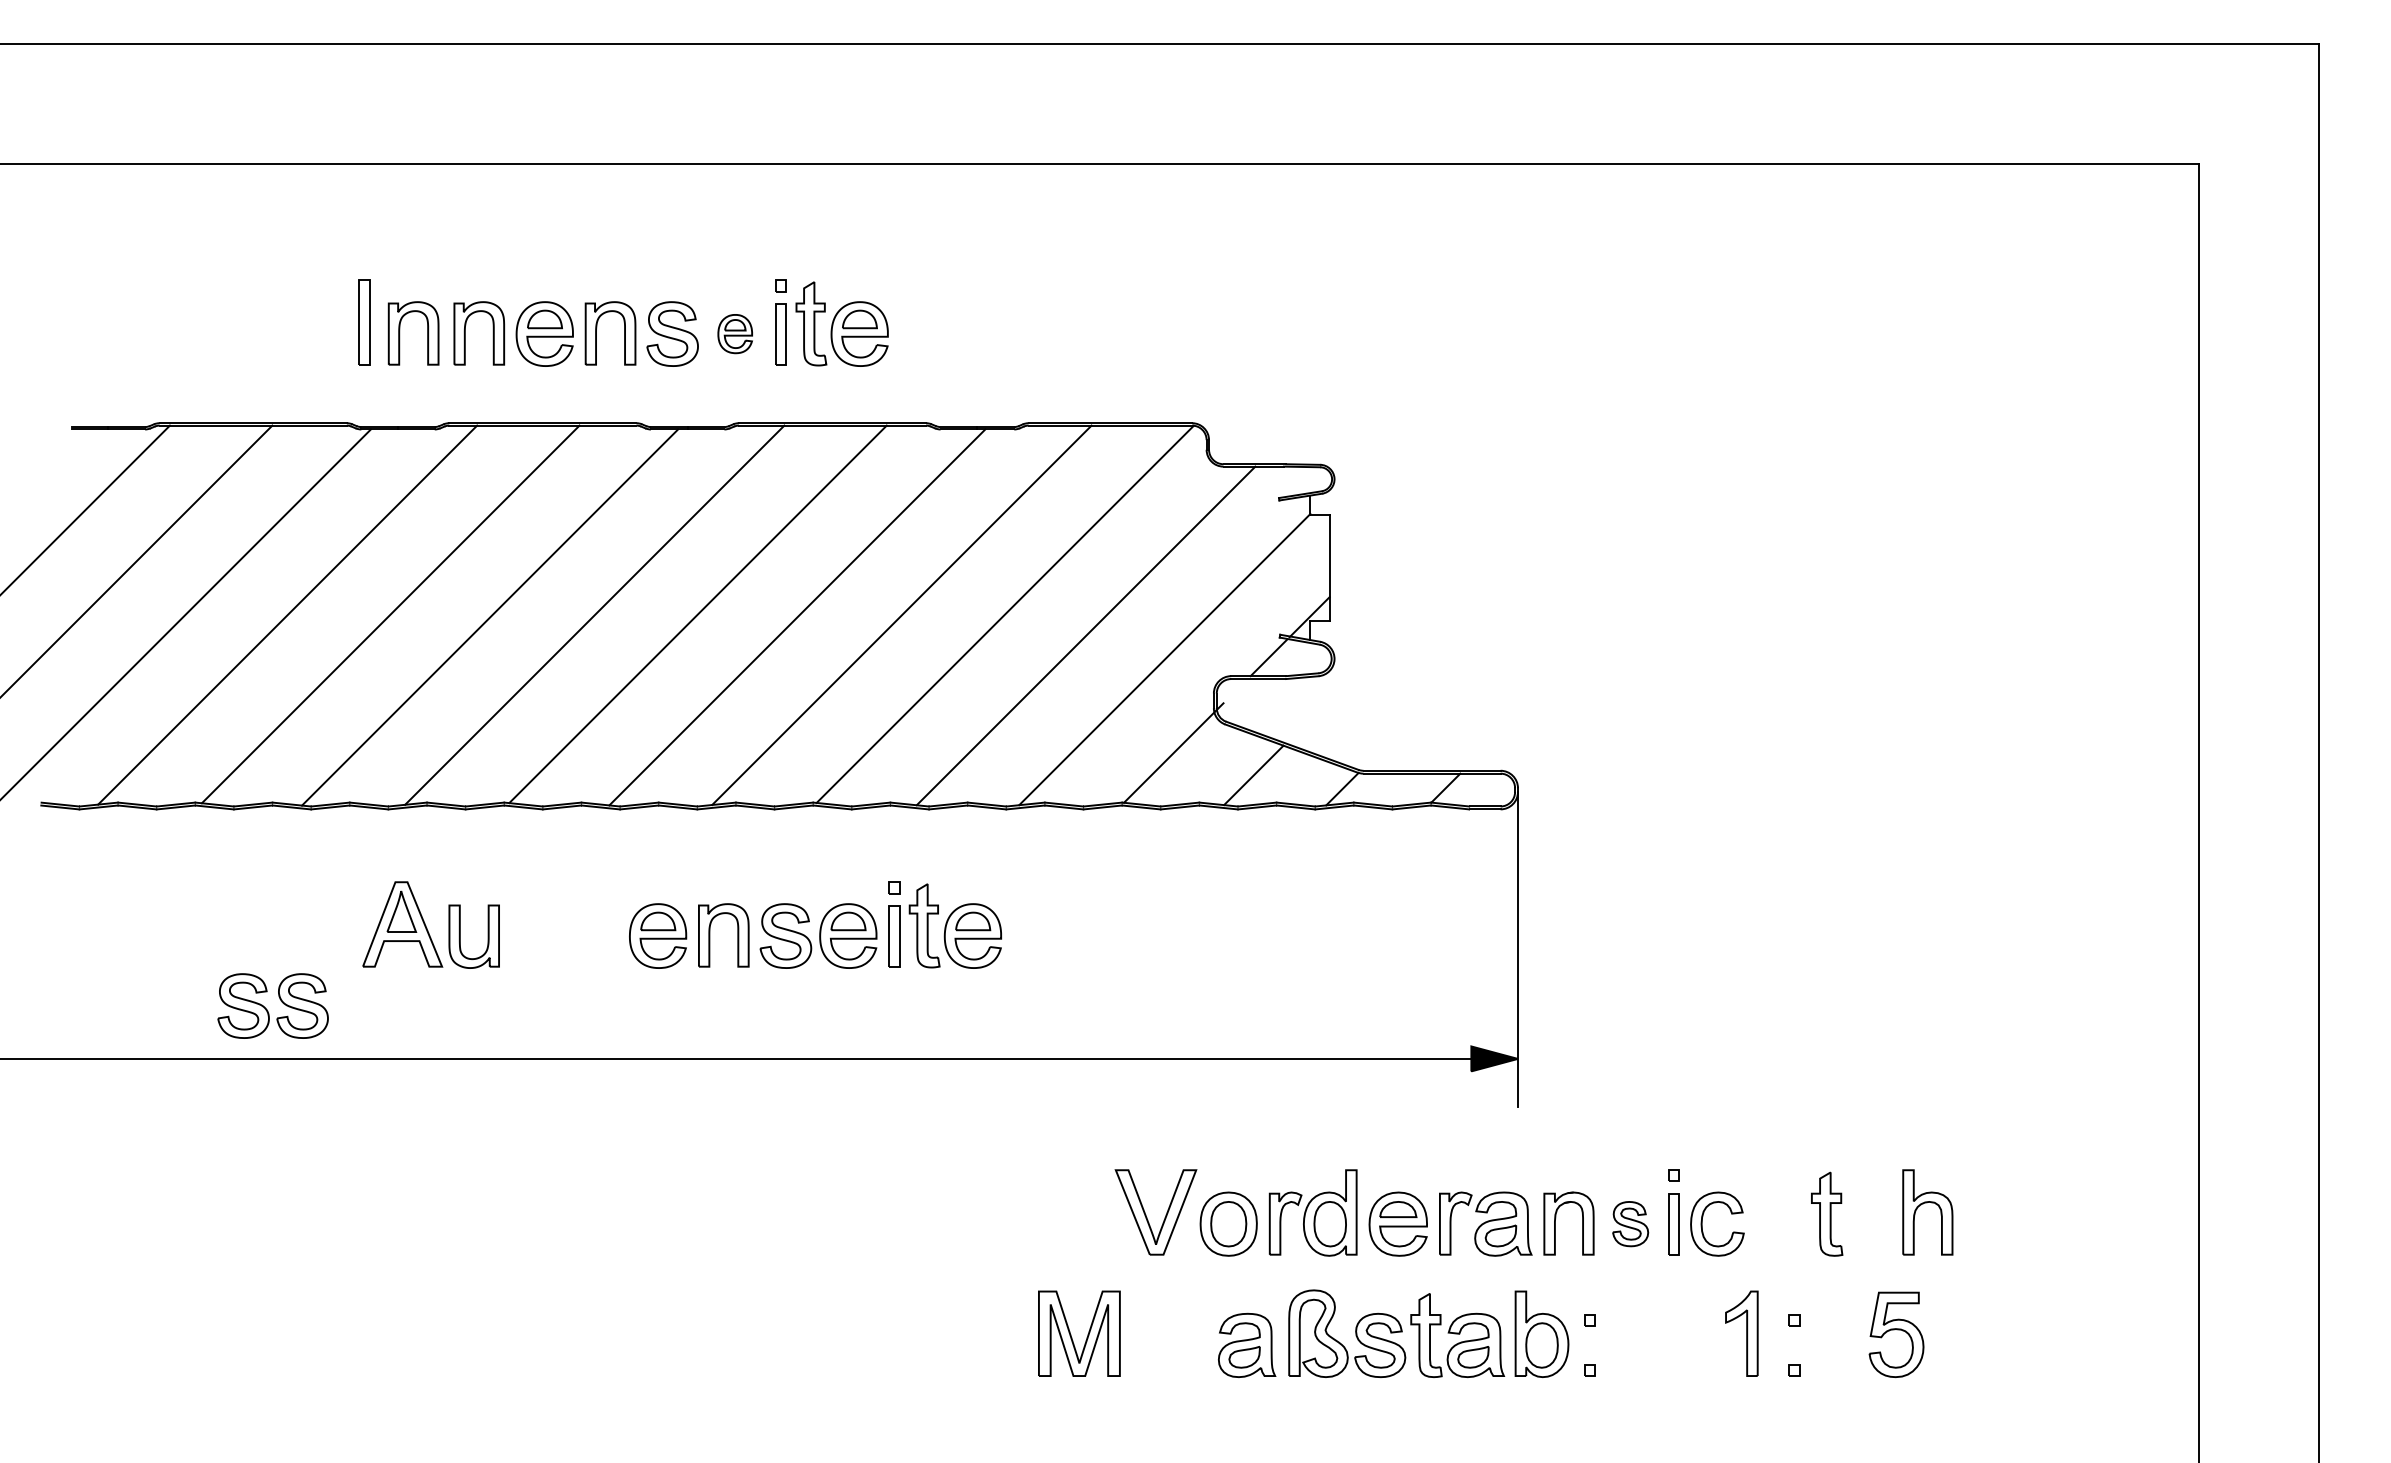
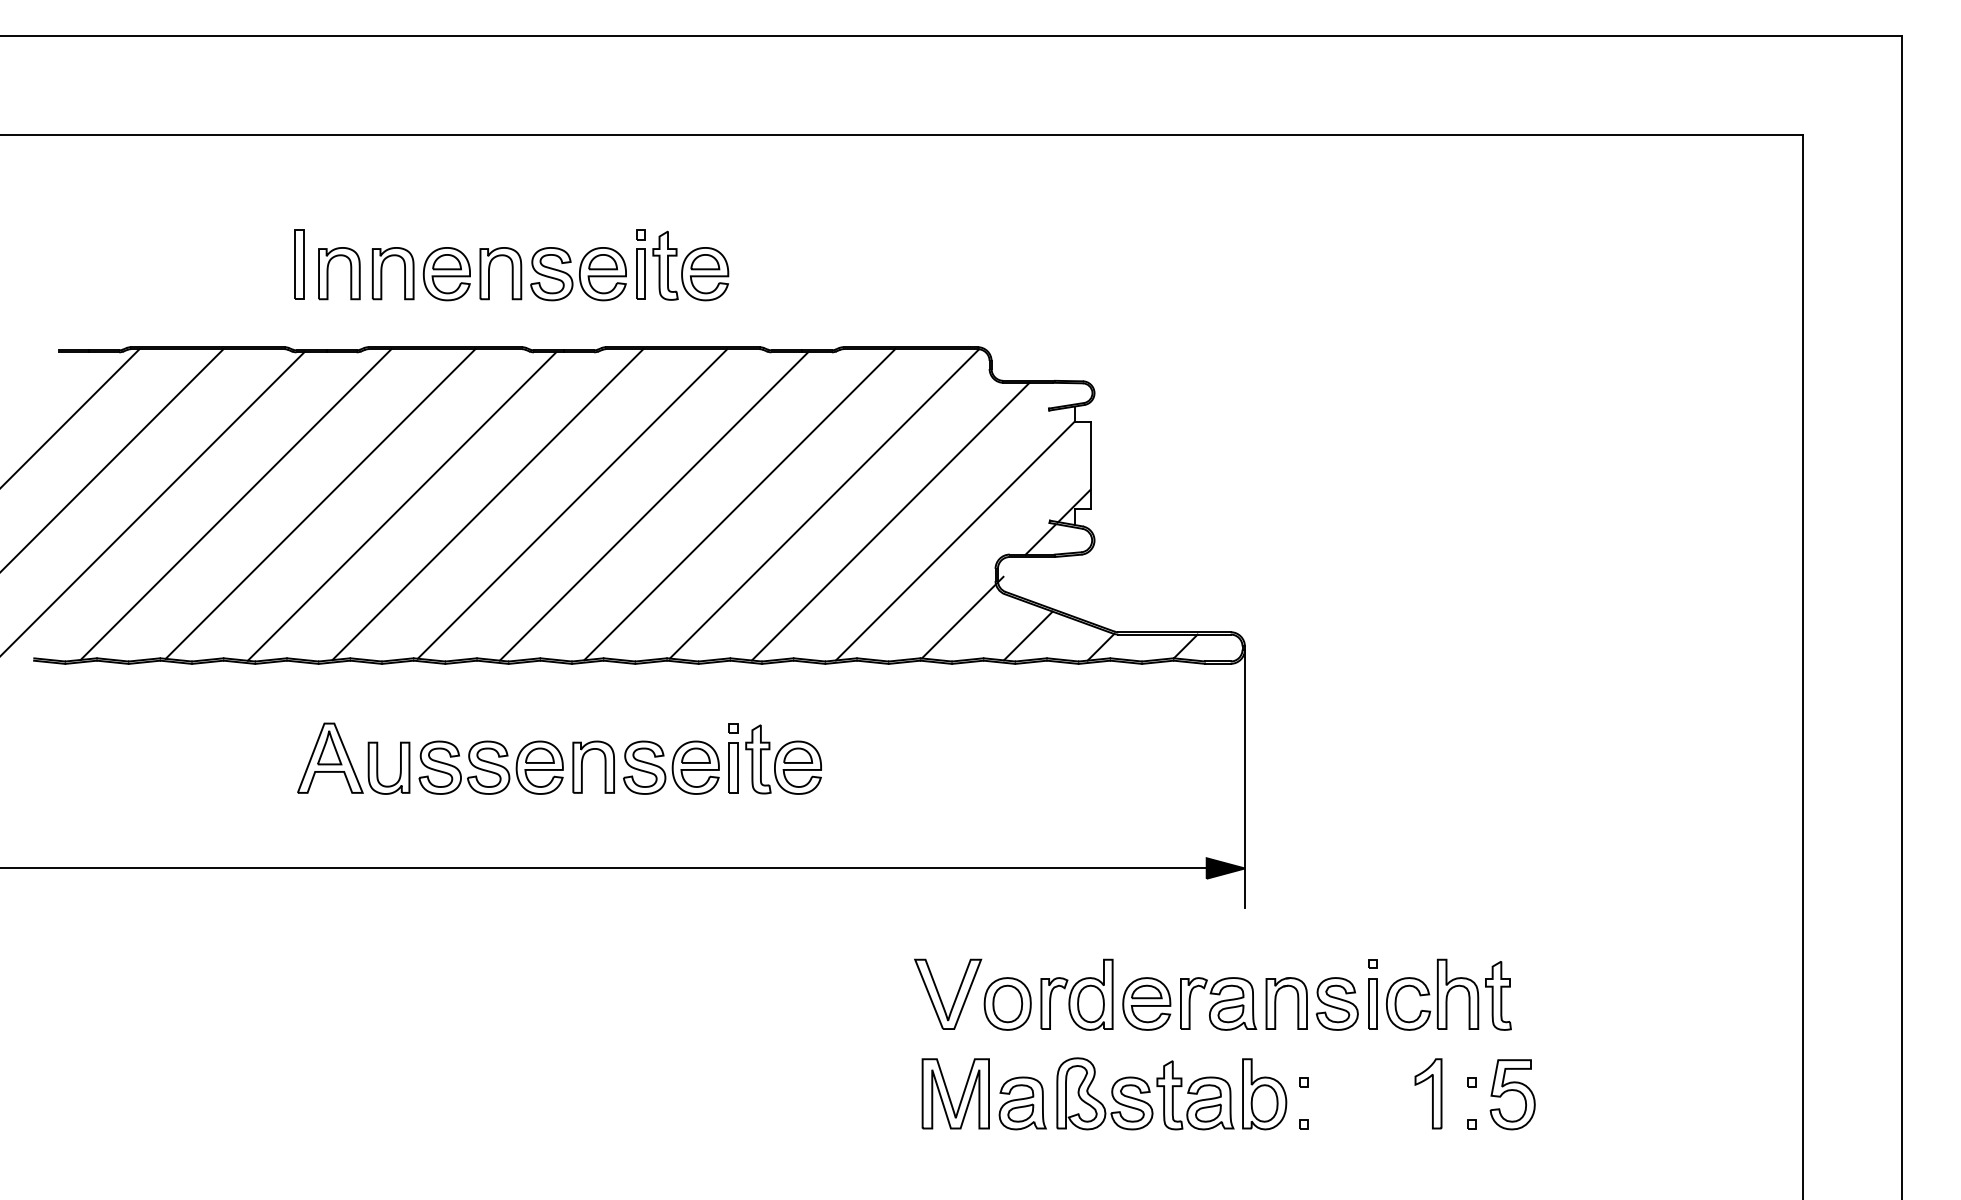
part: (735, 333) -> (603, 273), size x1.67
part: (267, 1009) -> (459, 770), moved
part: (1923, 1204) -> (1454, 987), moved
part: (1630, 1223) -> (1337, 1003), size x1.43
part: (1071, 1334) -> (949, 1094), moved
part: (1896, 1334) -> (1512, 1094), moved

